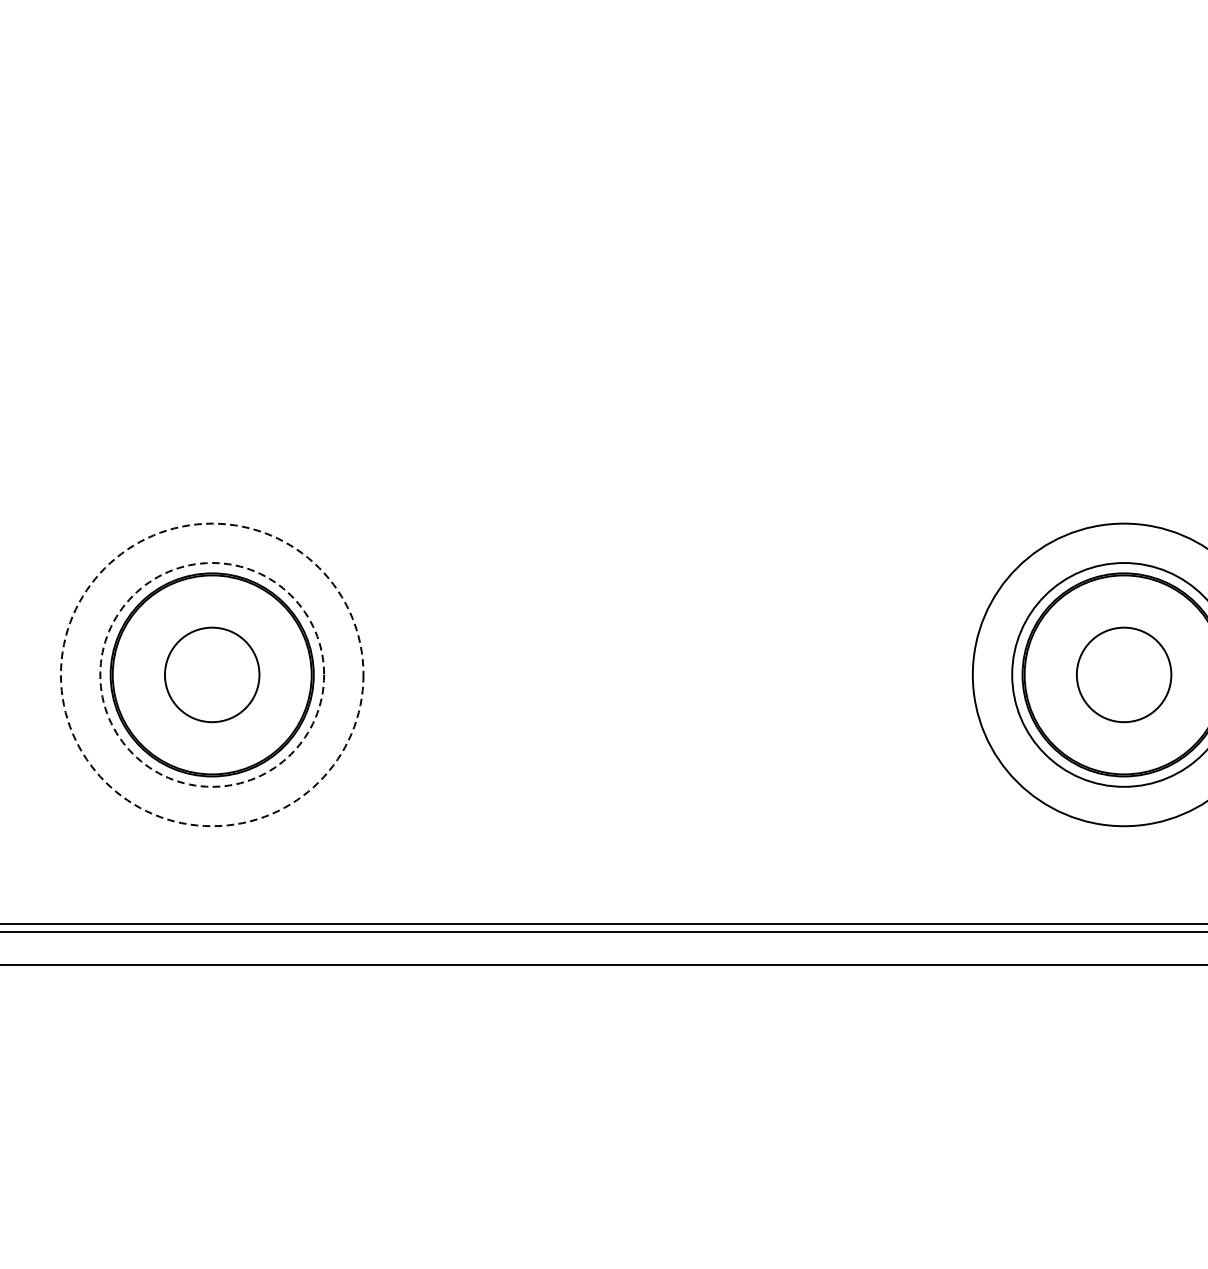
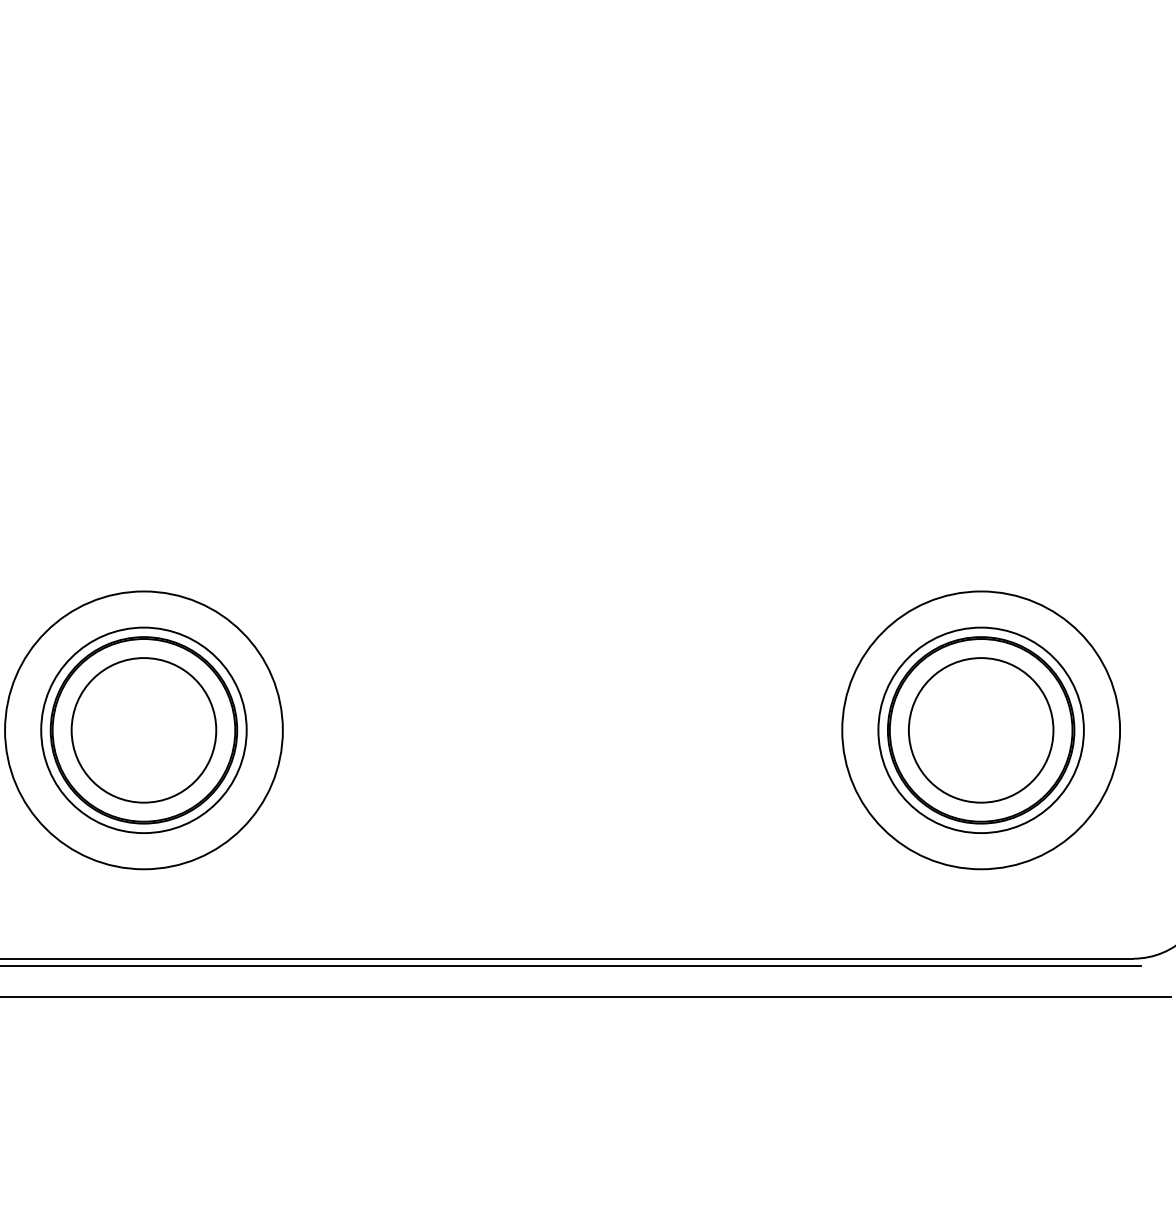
circle: (211, 675) -> (143, 730), dashed -> solid
circle: (211, 675) -> (143, 730), dashed -> solid
circle: (211, 675) -> (143, 730), size x1.67
circle: (1123, 675) -> (980, 730), size x1.67

